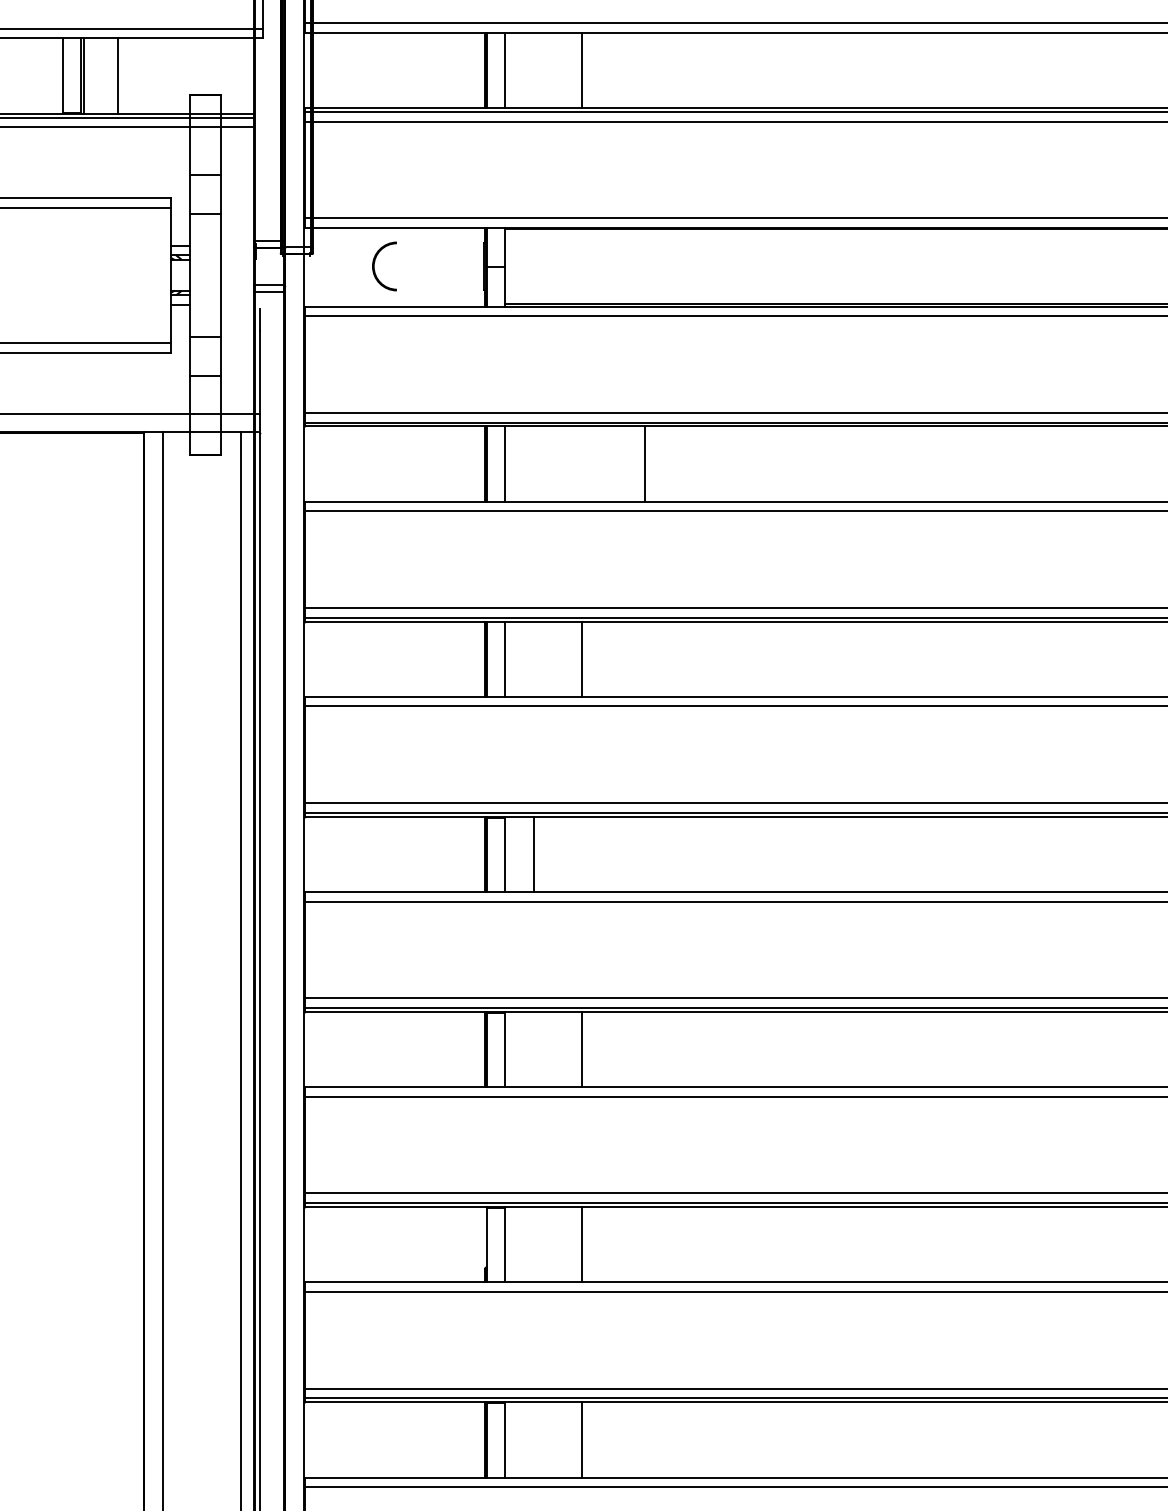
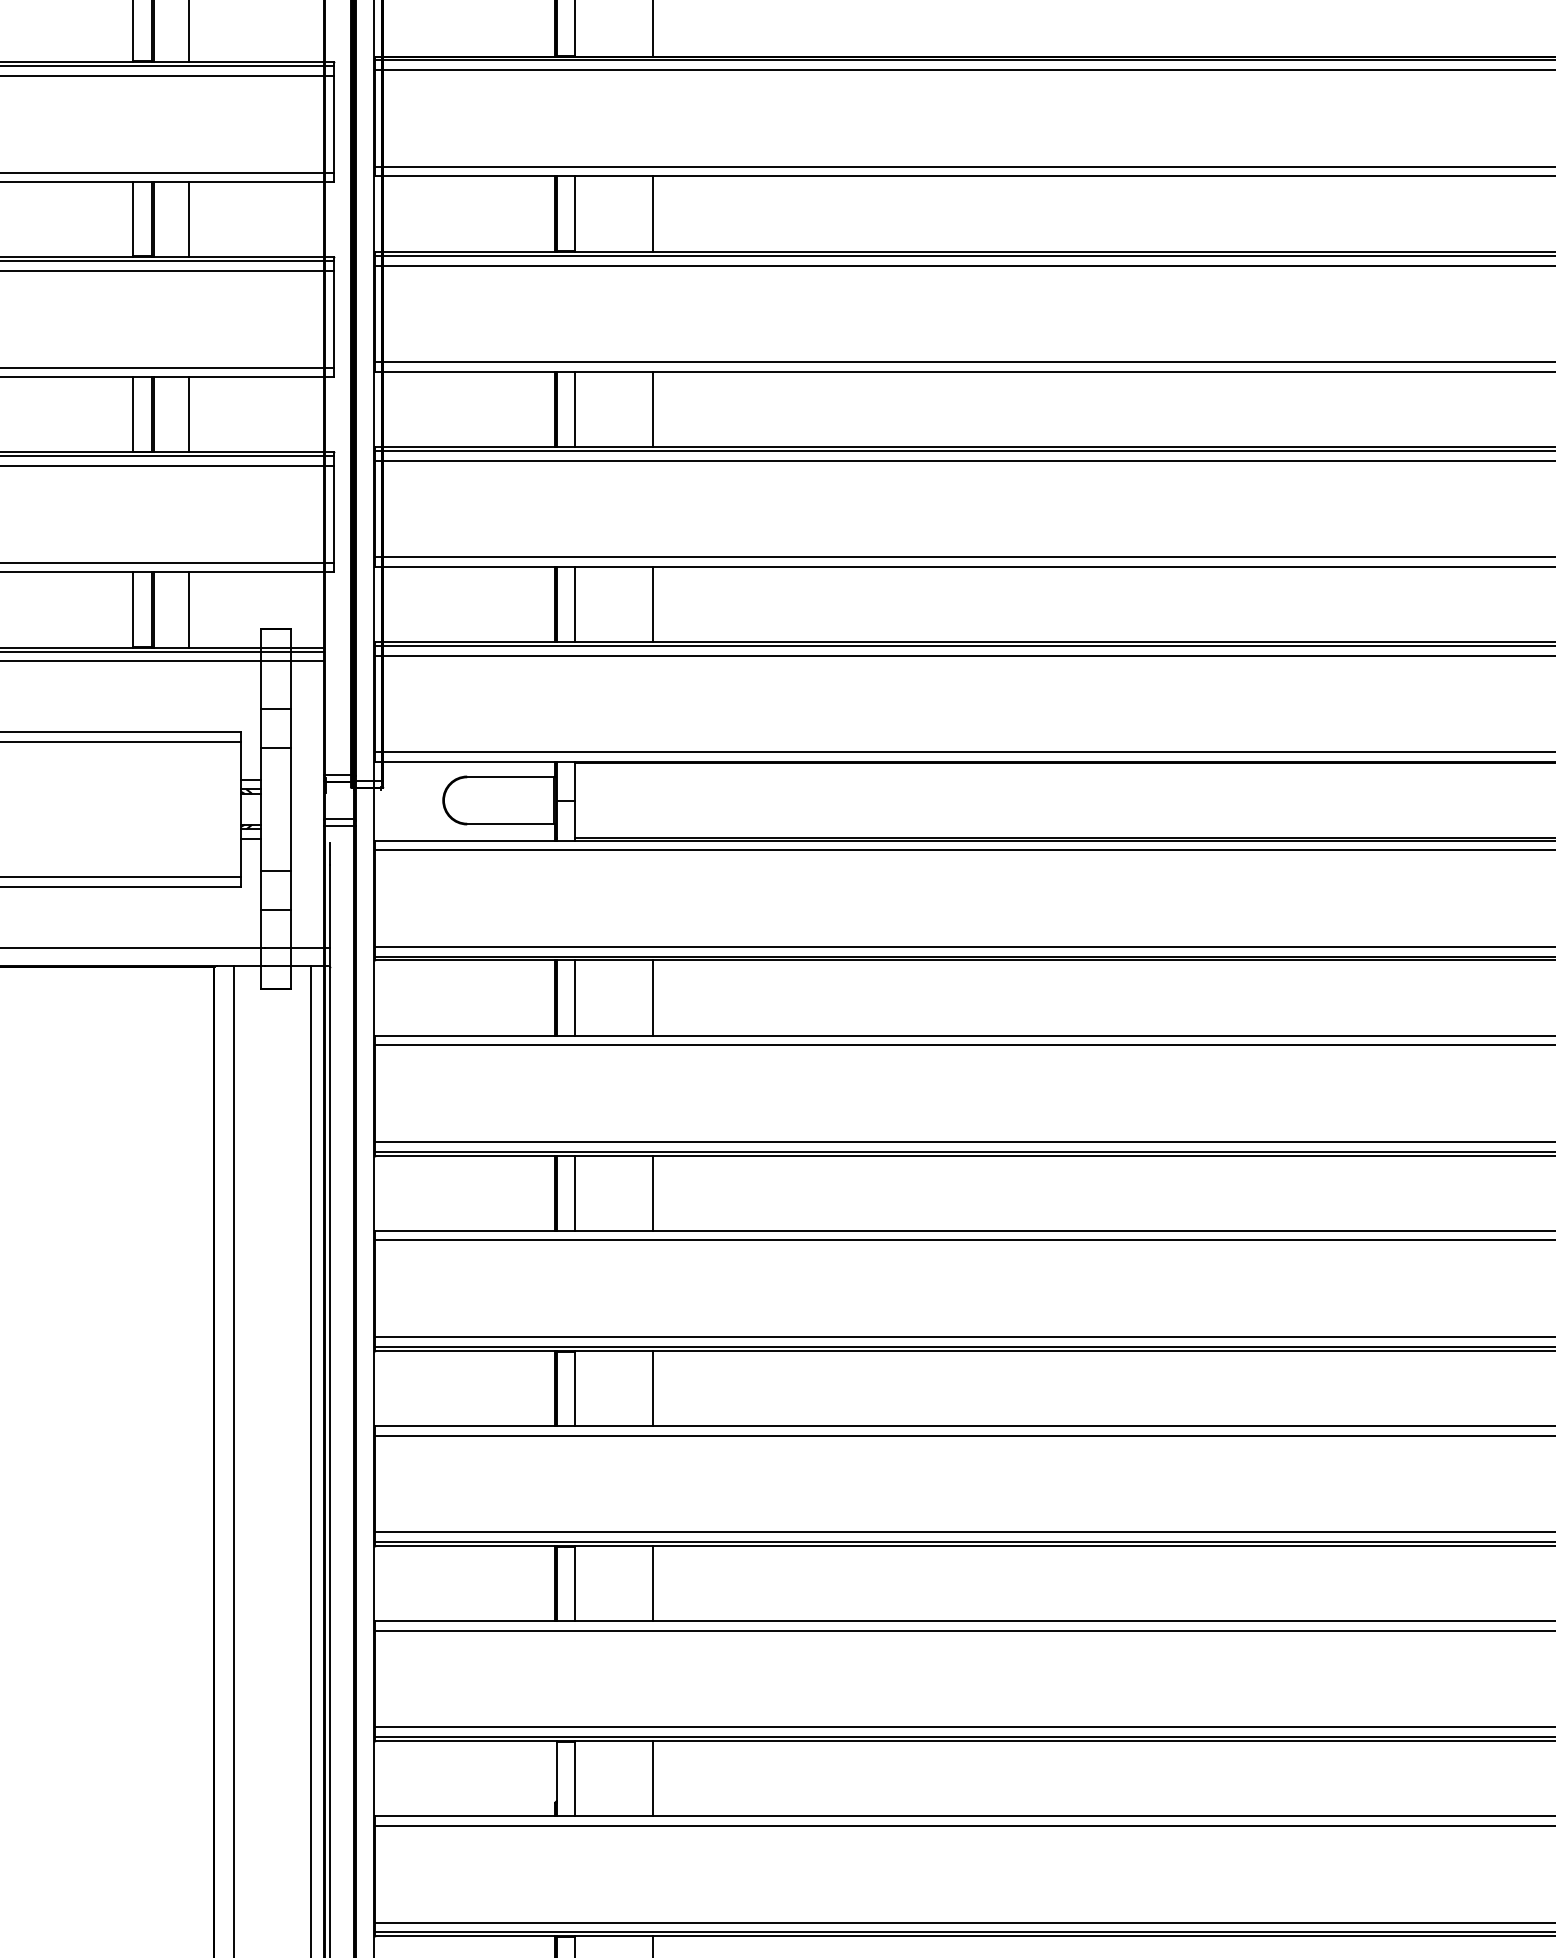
line: (441, 242) -> (511, 776), added
line: (441, 290) -> (511, 824), added
line: (645, 463) -> (652, 997), moved
line: (534, 854) -> (652, 1388), moved

